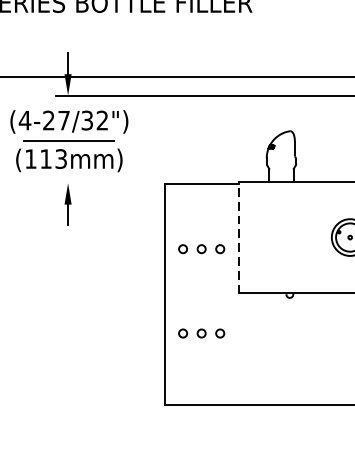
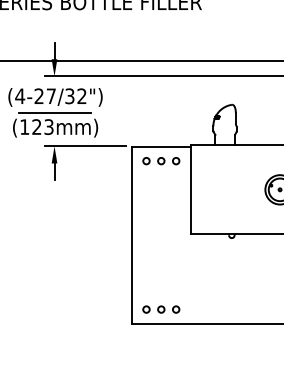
text: (45, 158) -> (36, 126), (113mm) -> (123mm)
line: (106, 183) -> (85, 146), added
line: (239, 237) -> (191, 189), dashed -> solid
part: (201, 249) -> (161, 161), moved
part: (201, 333) -> (161, 309), moved

